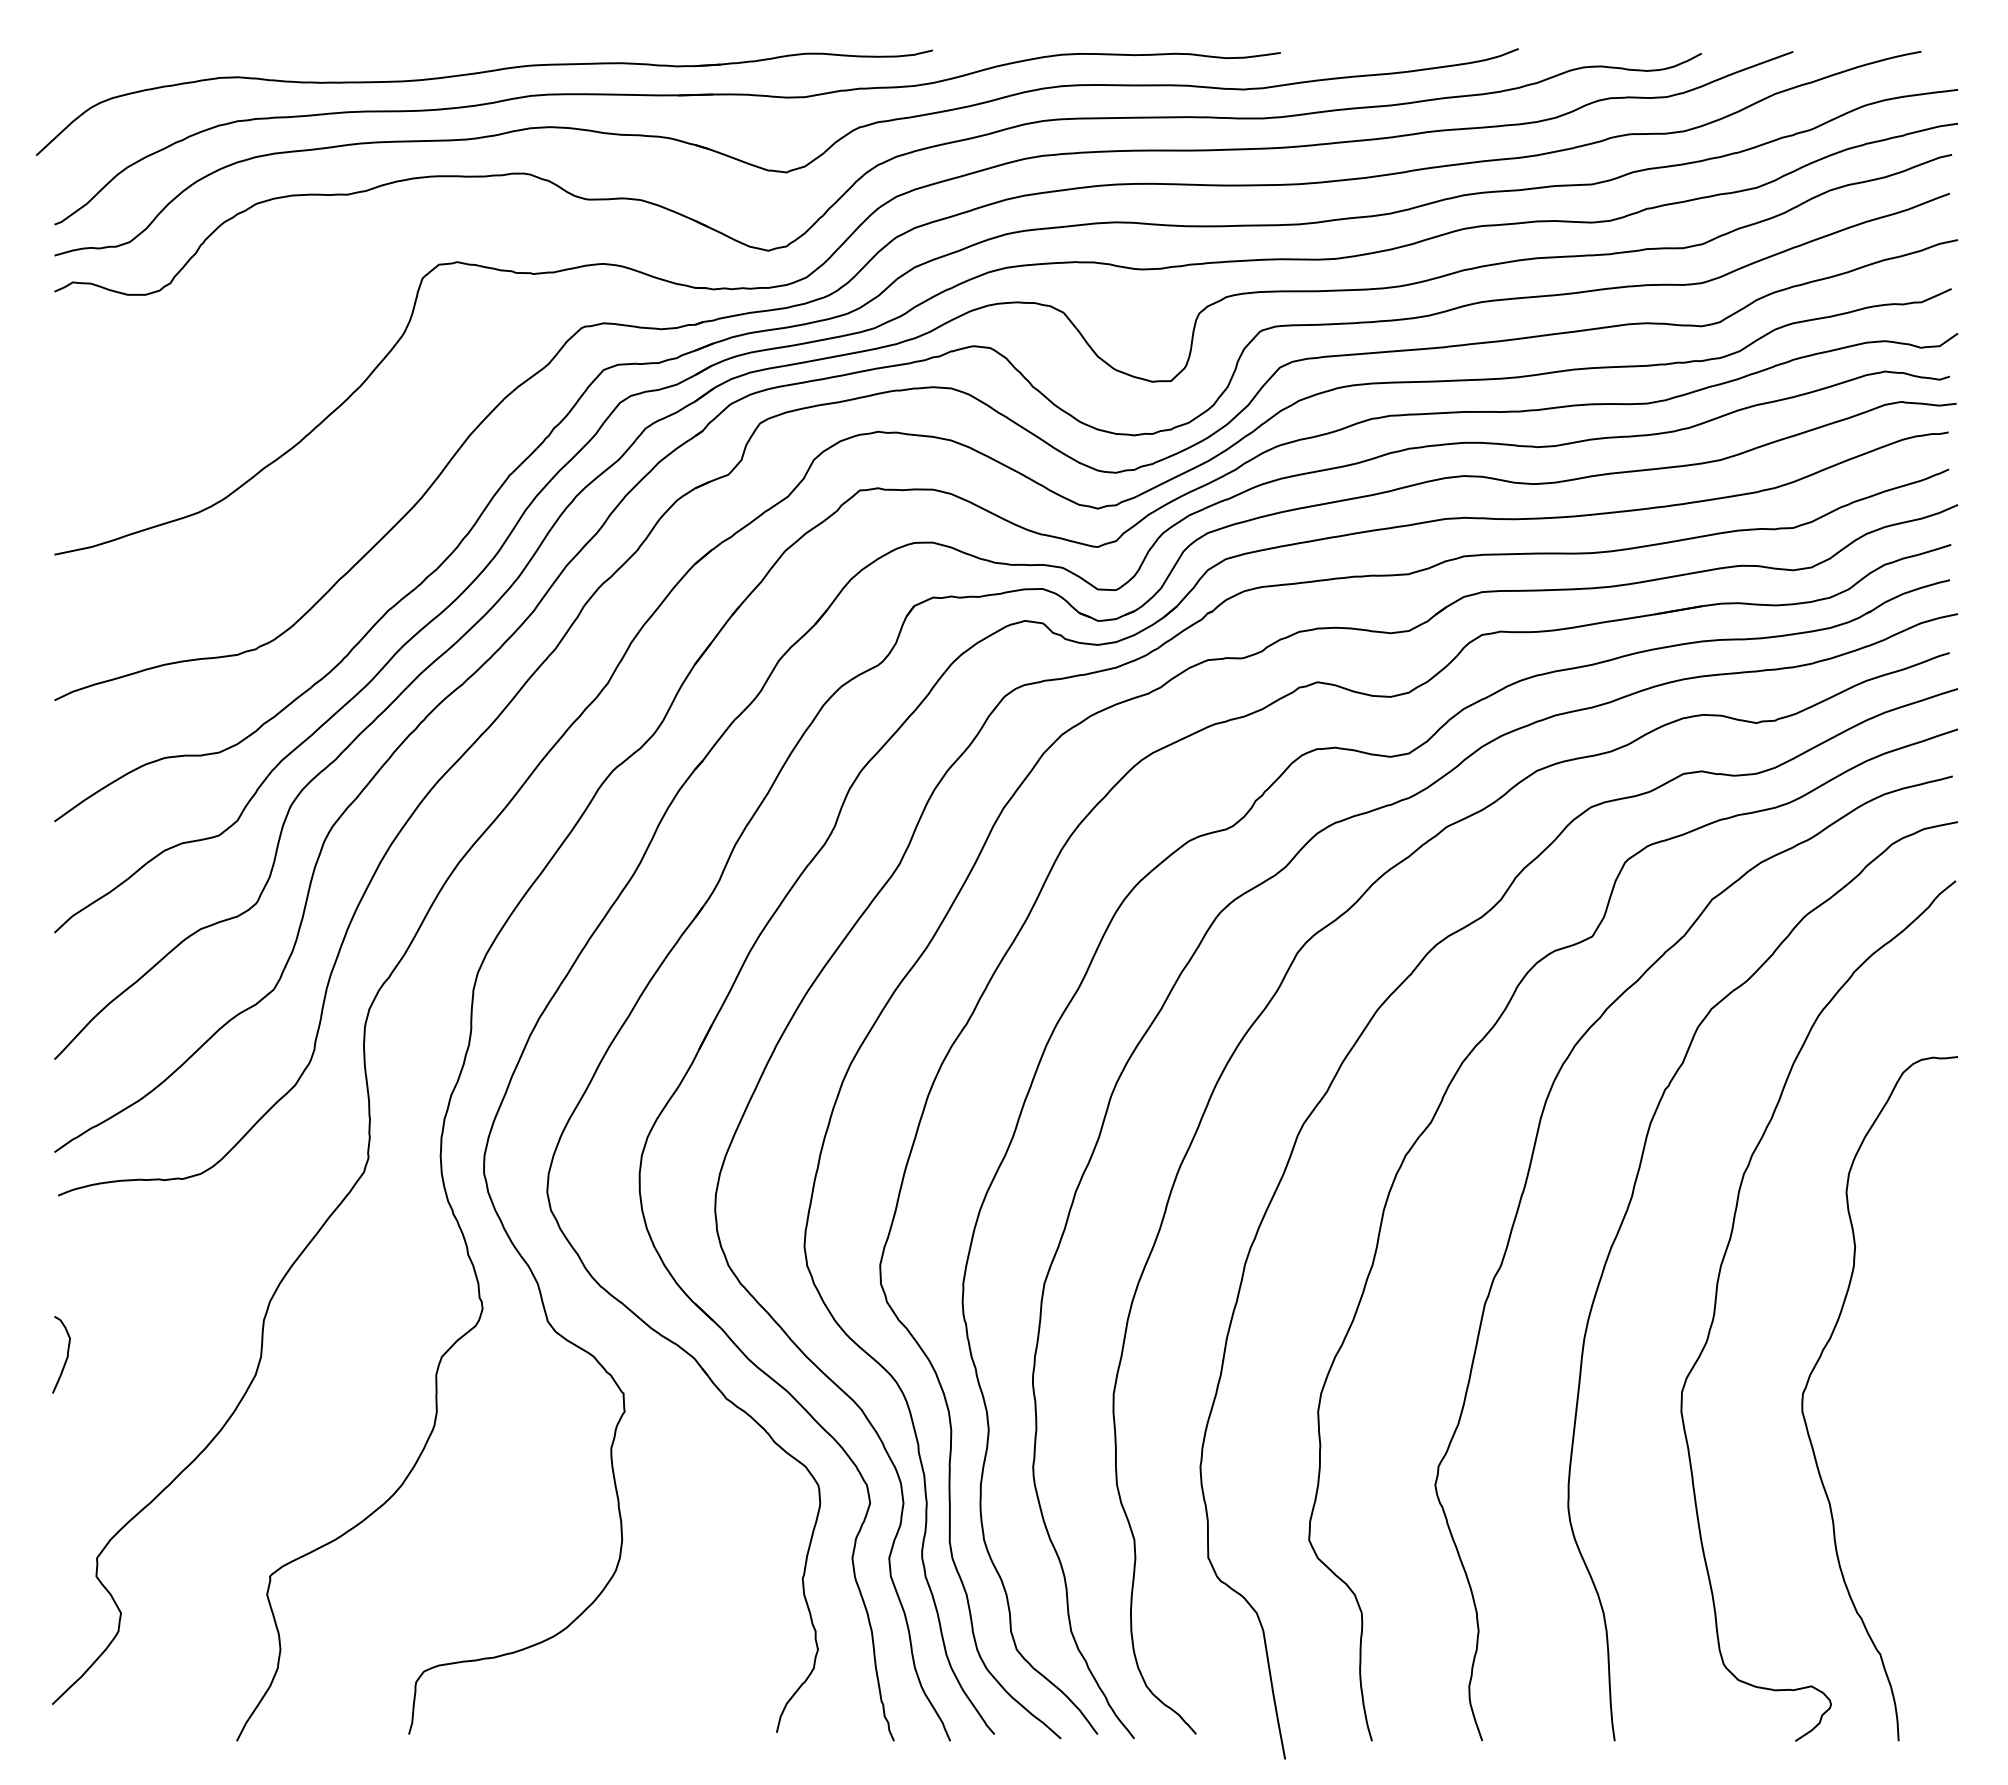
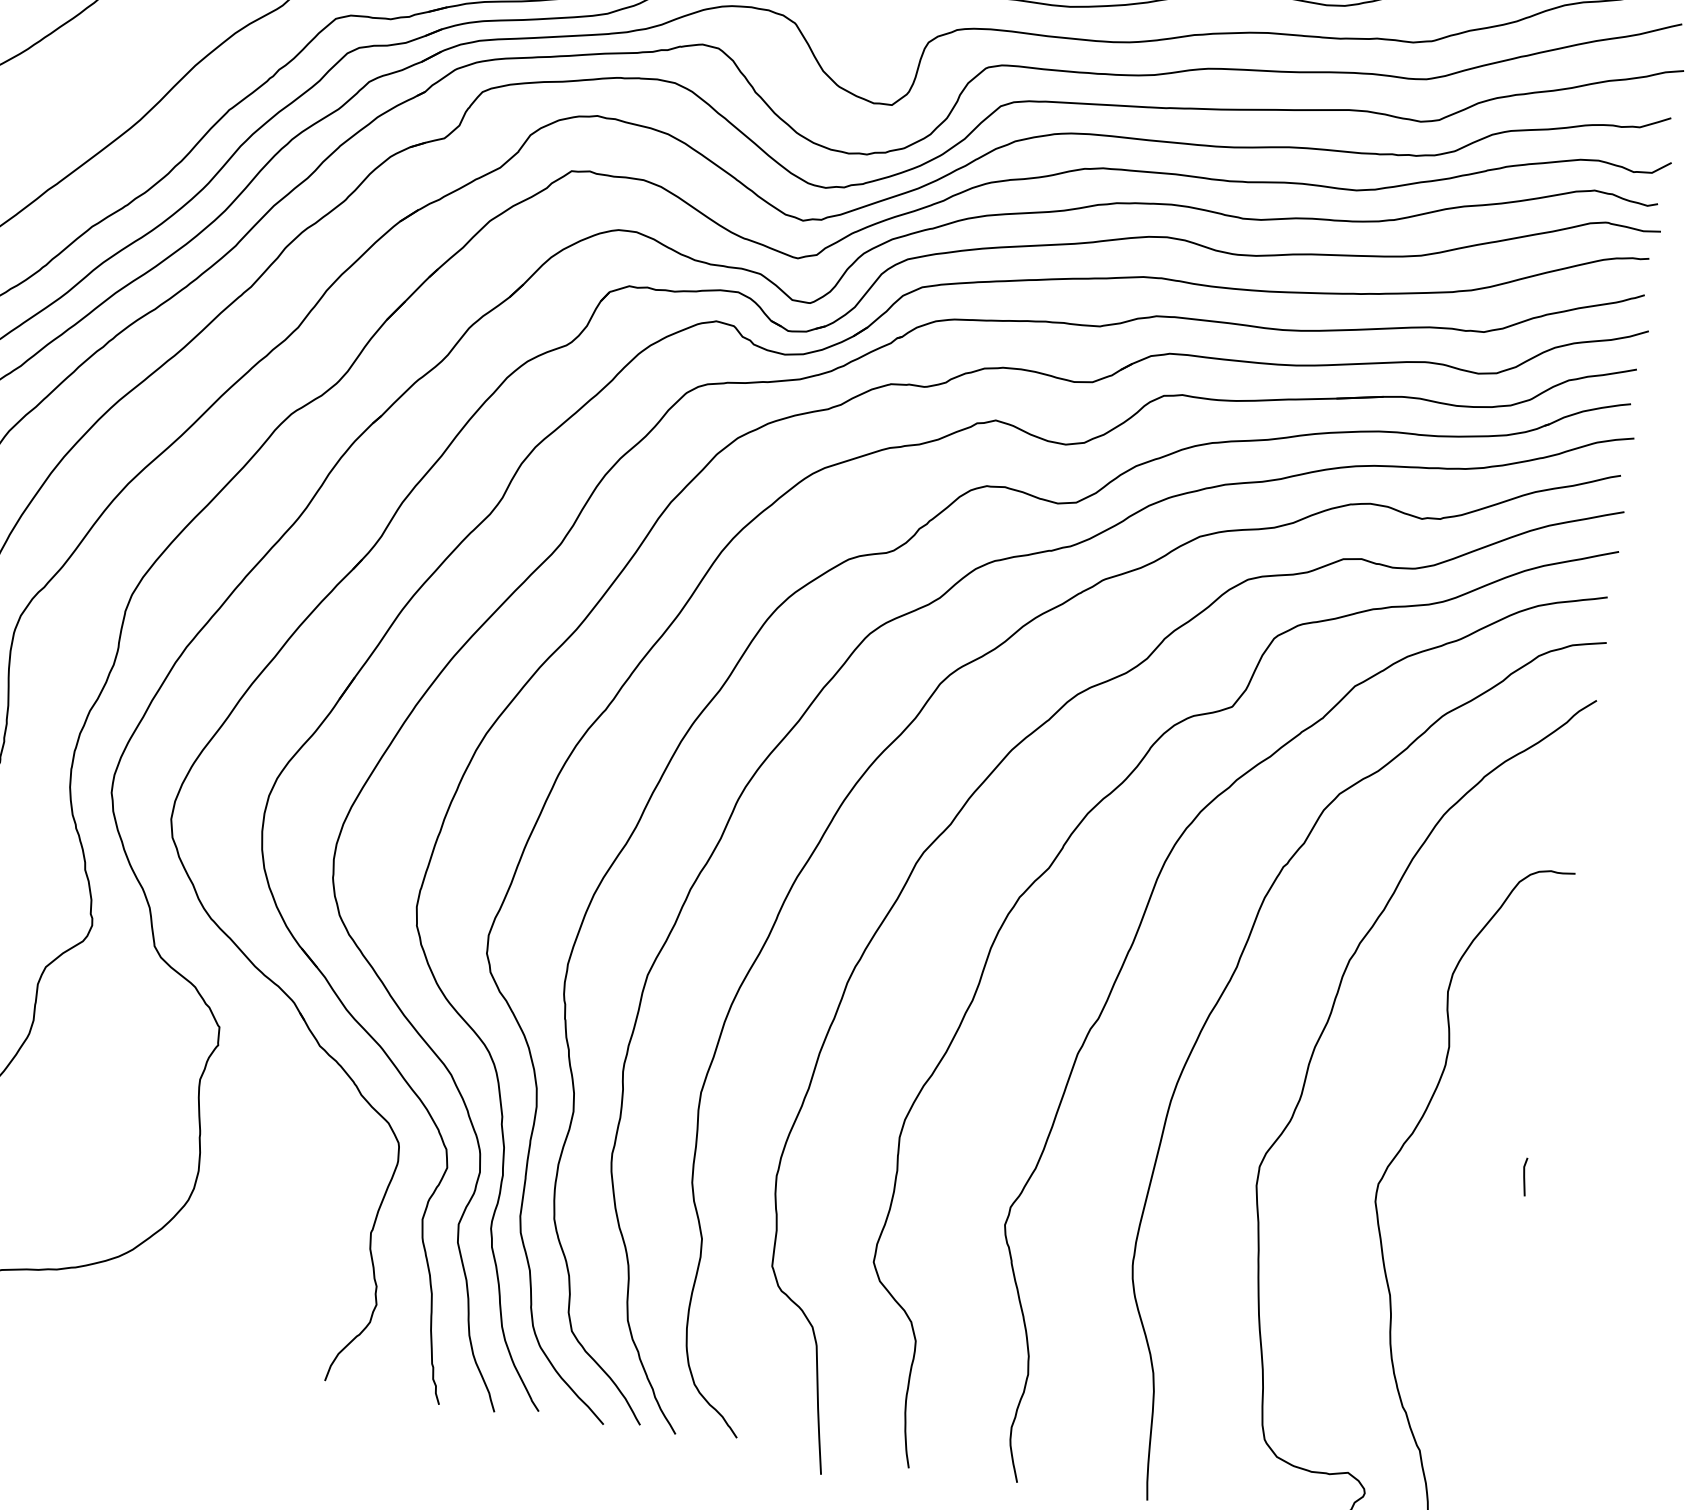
line: (1948, 1366) -> (1525, 1176), added

